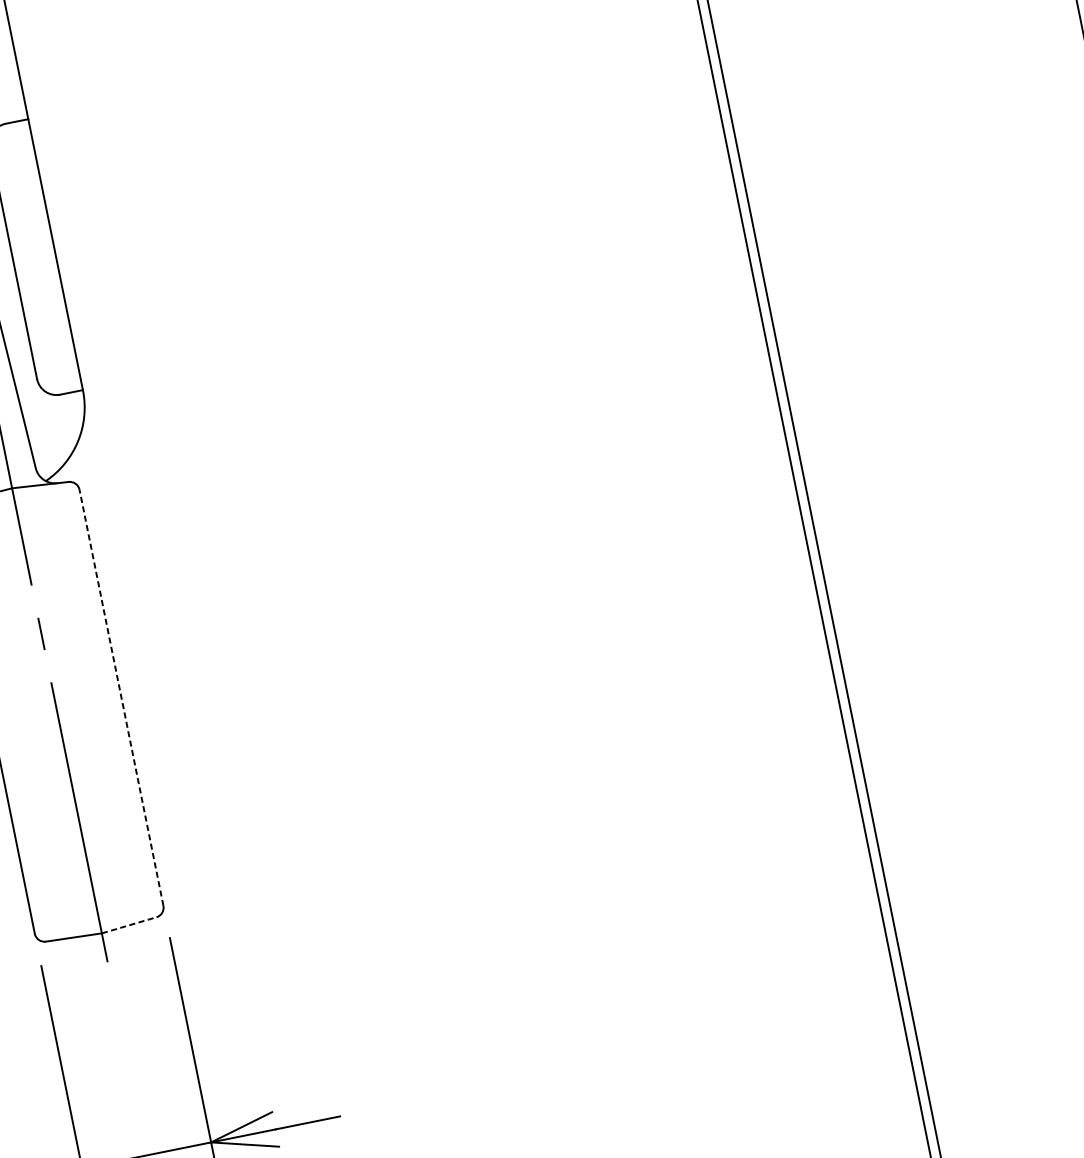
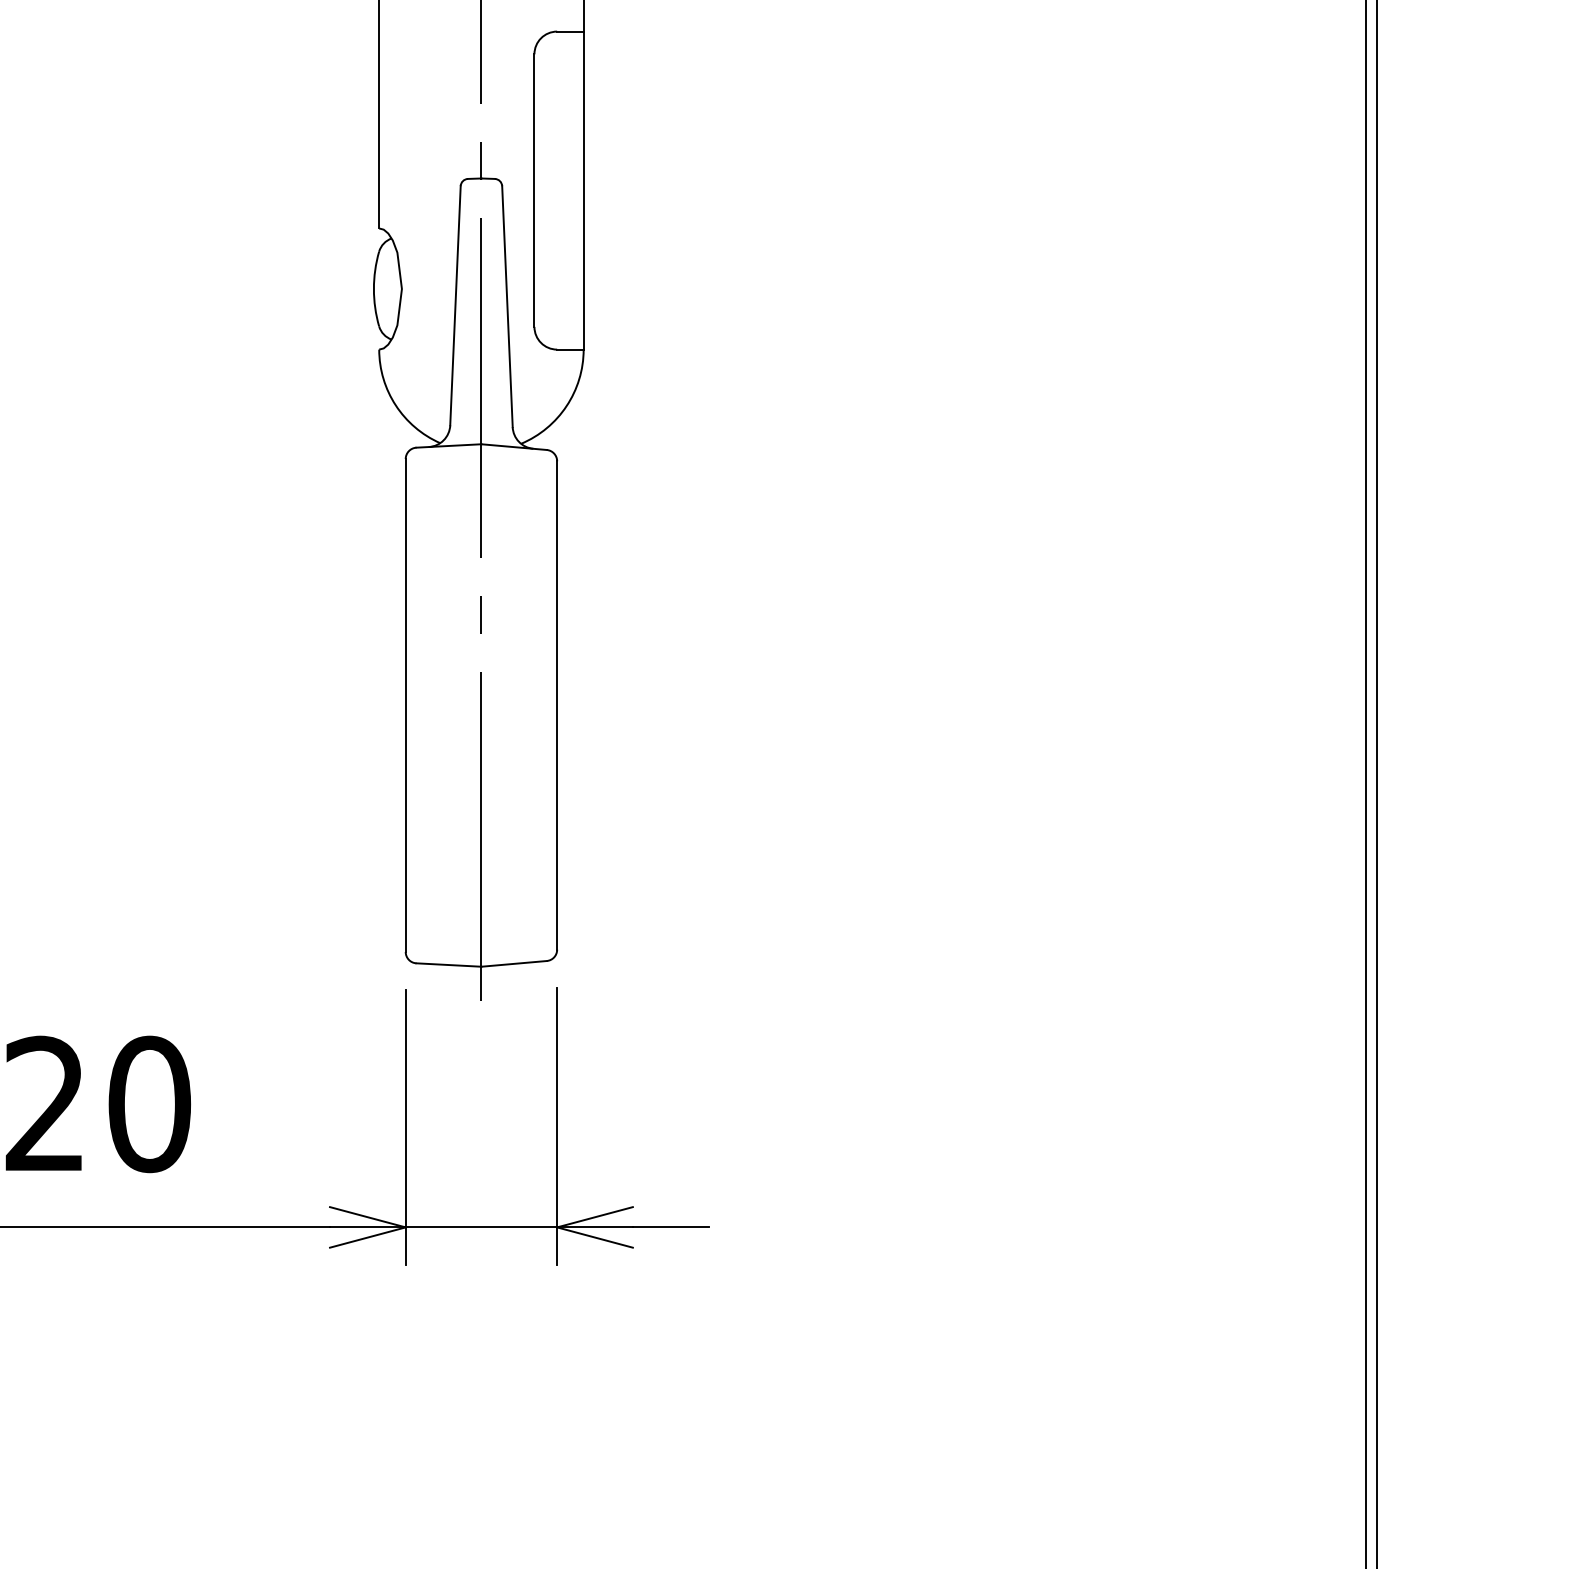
line: (121, 697) -> (557, 705), dashed -> solid
line: (129, 924) -> (514, 963), dashed -> solid

